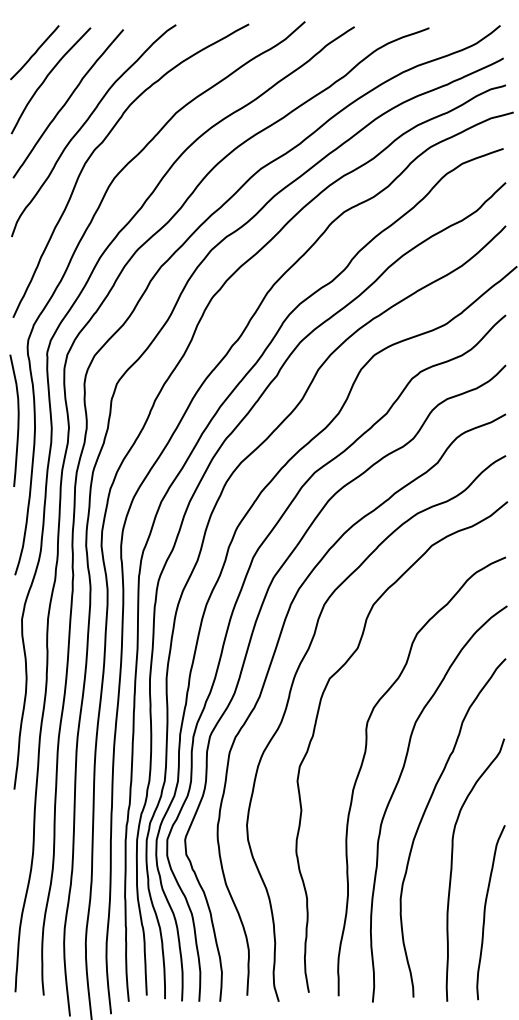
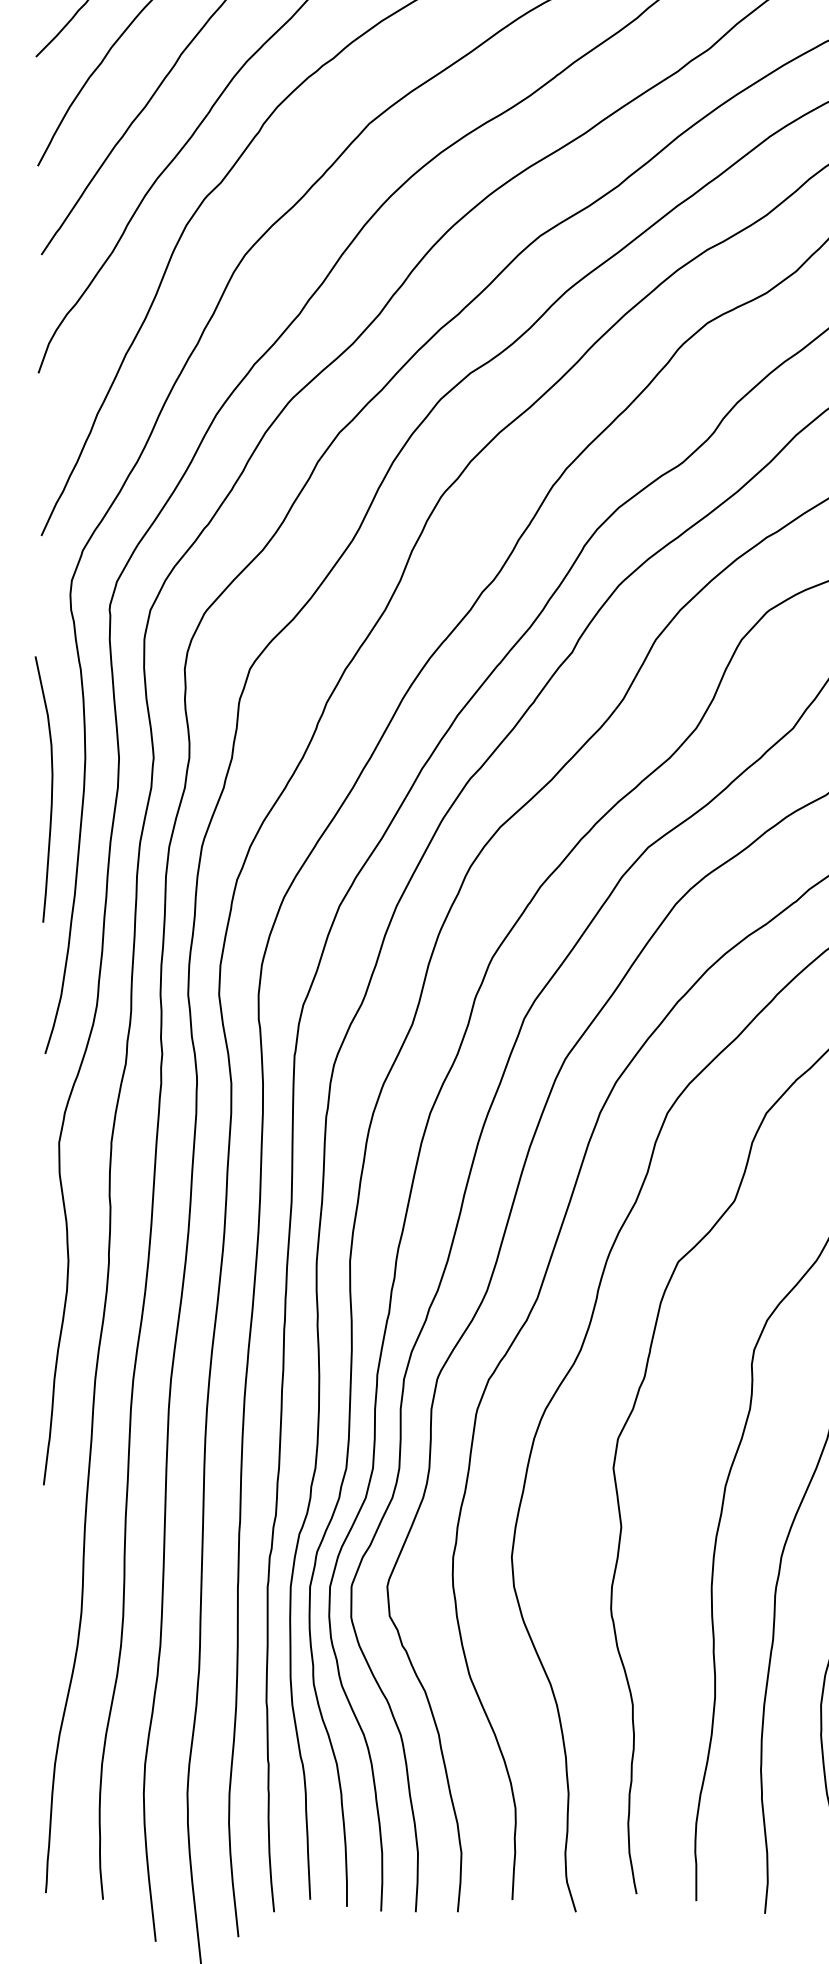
curve: (17, 420) -> (50, 788), moved

